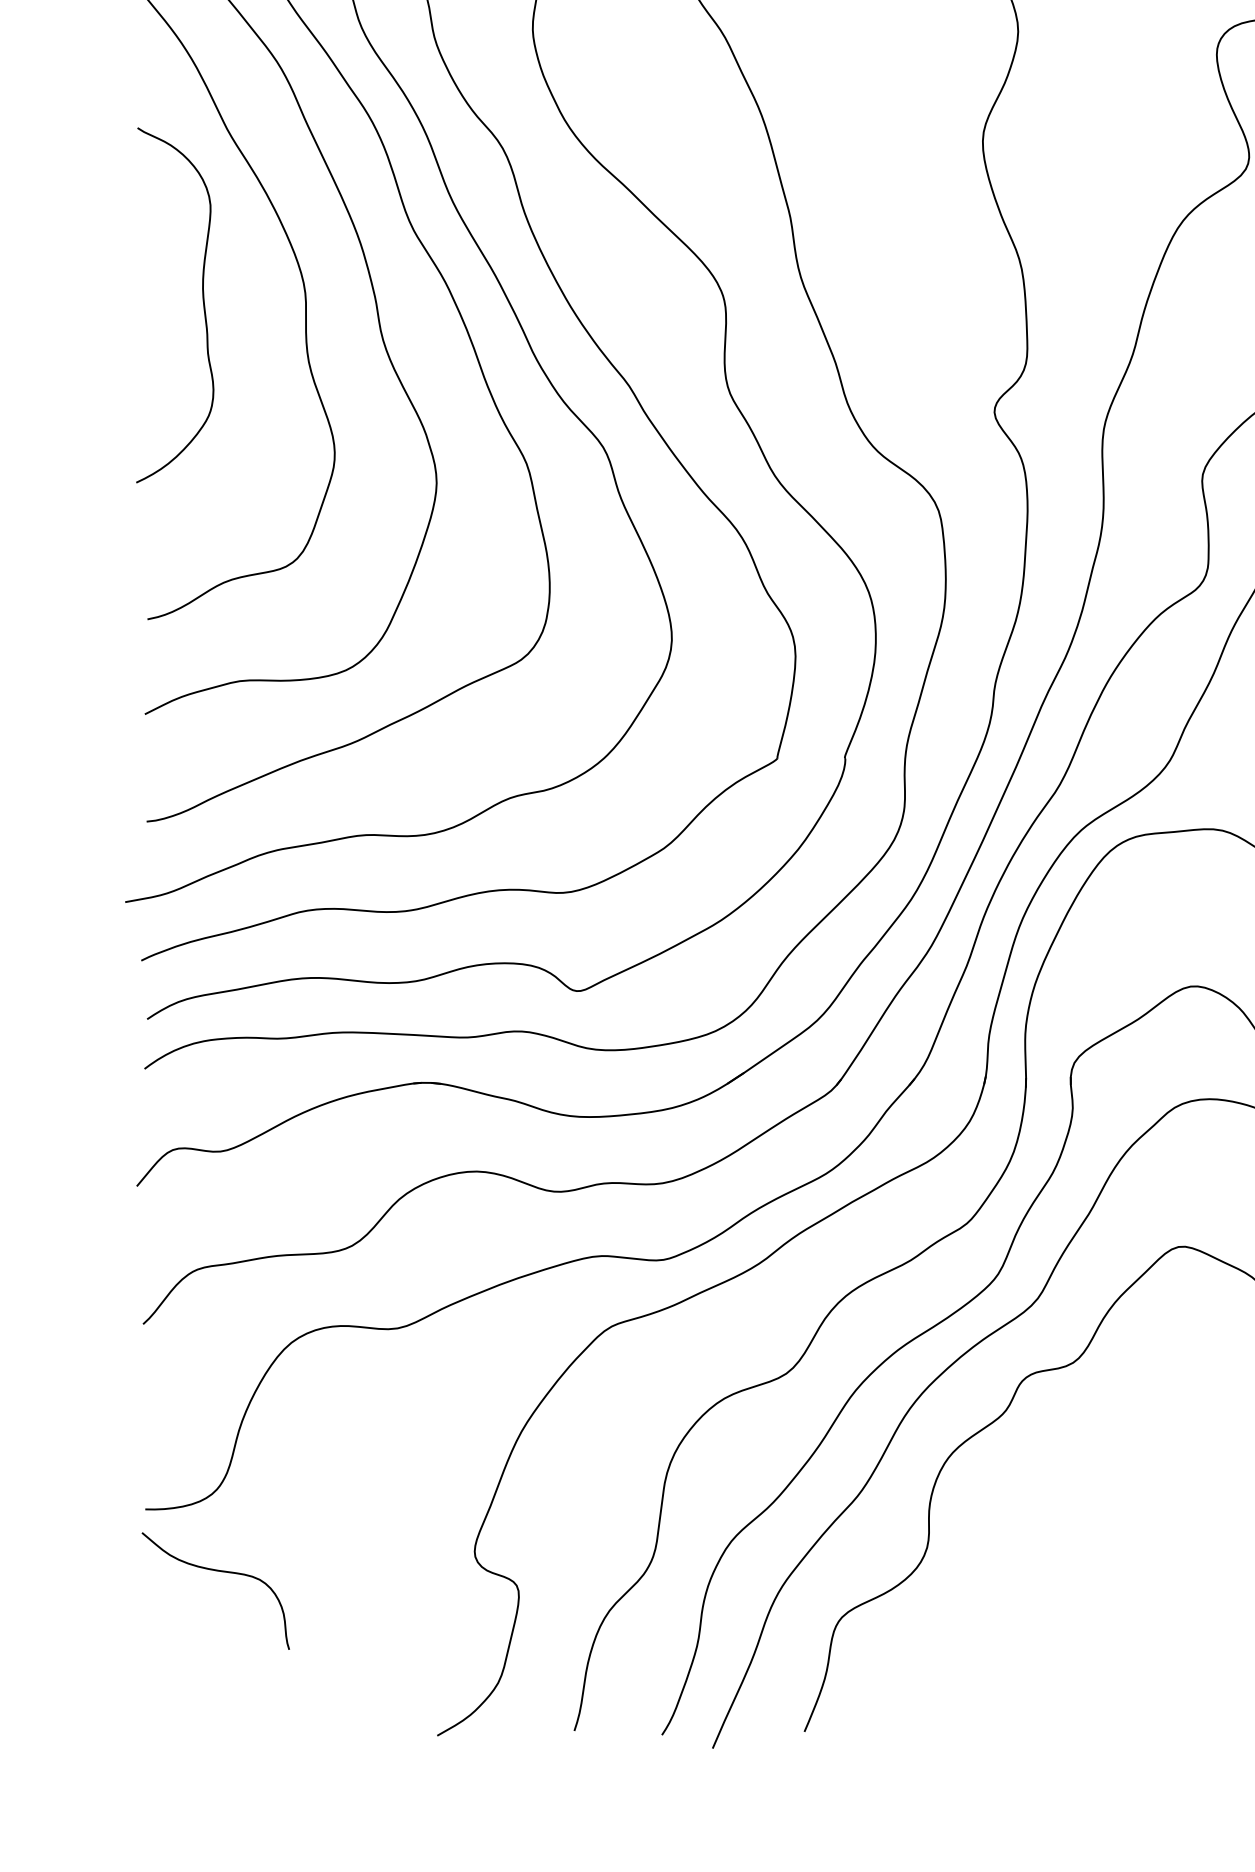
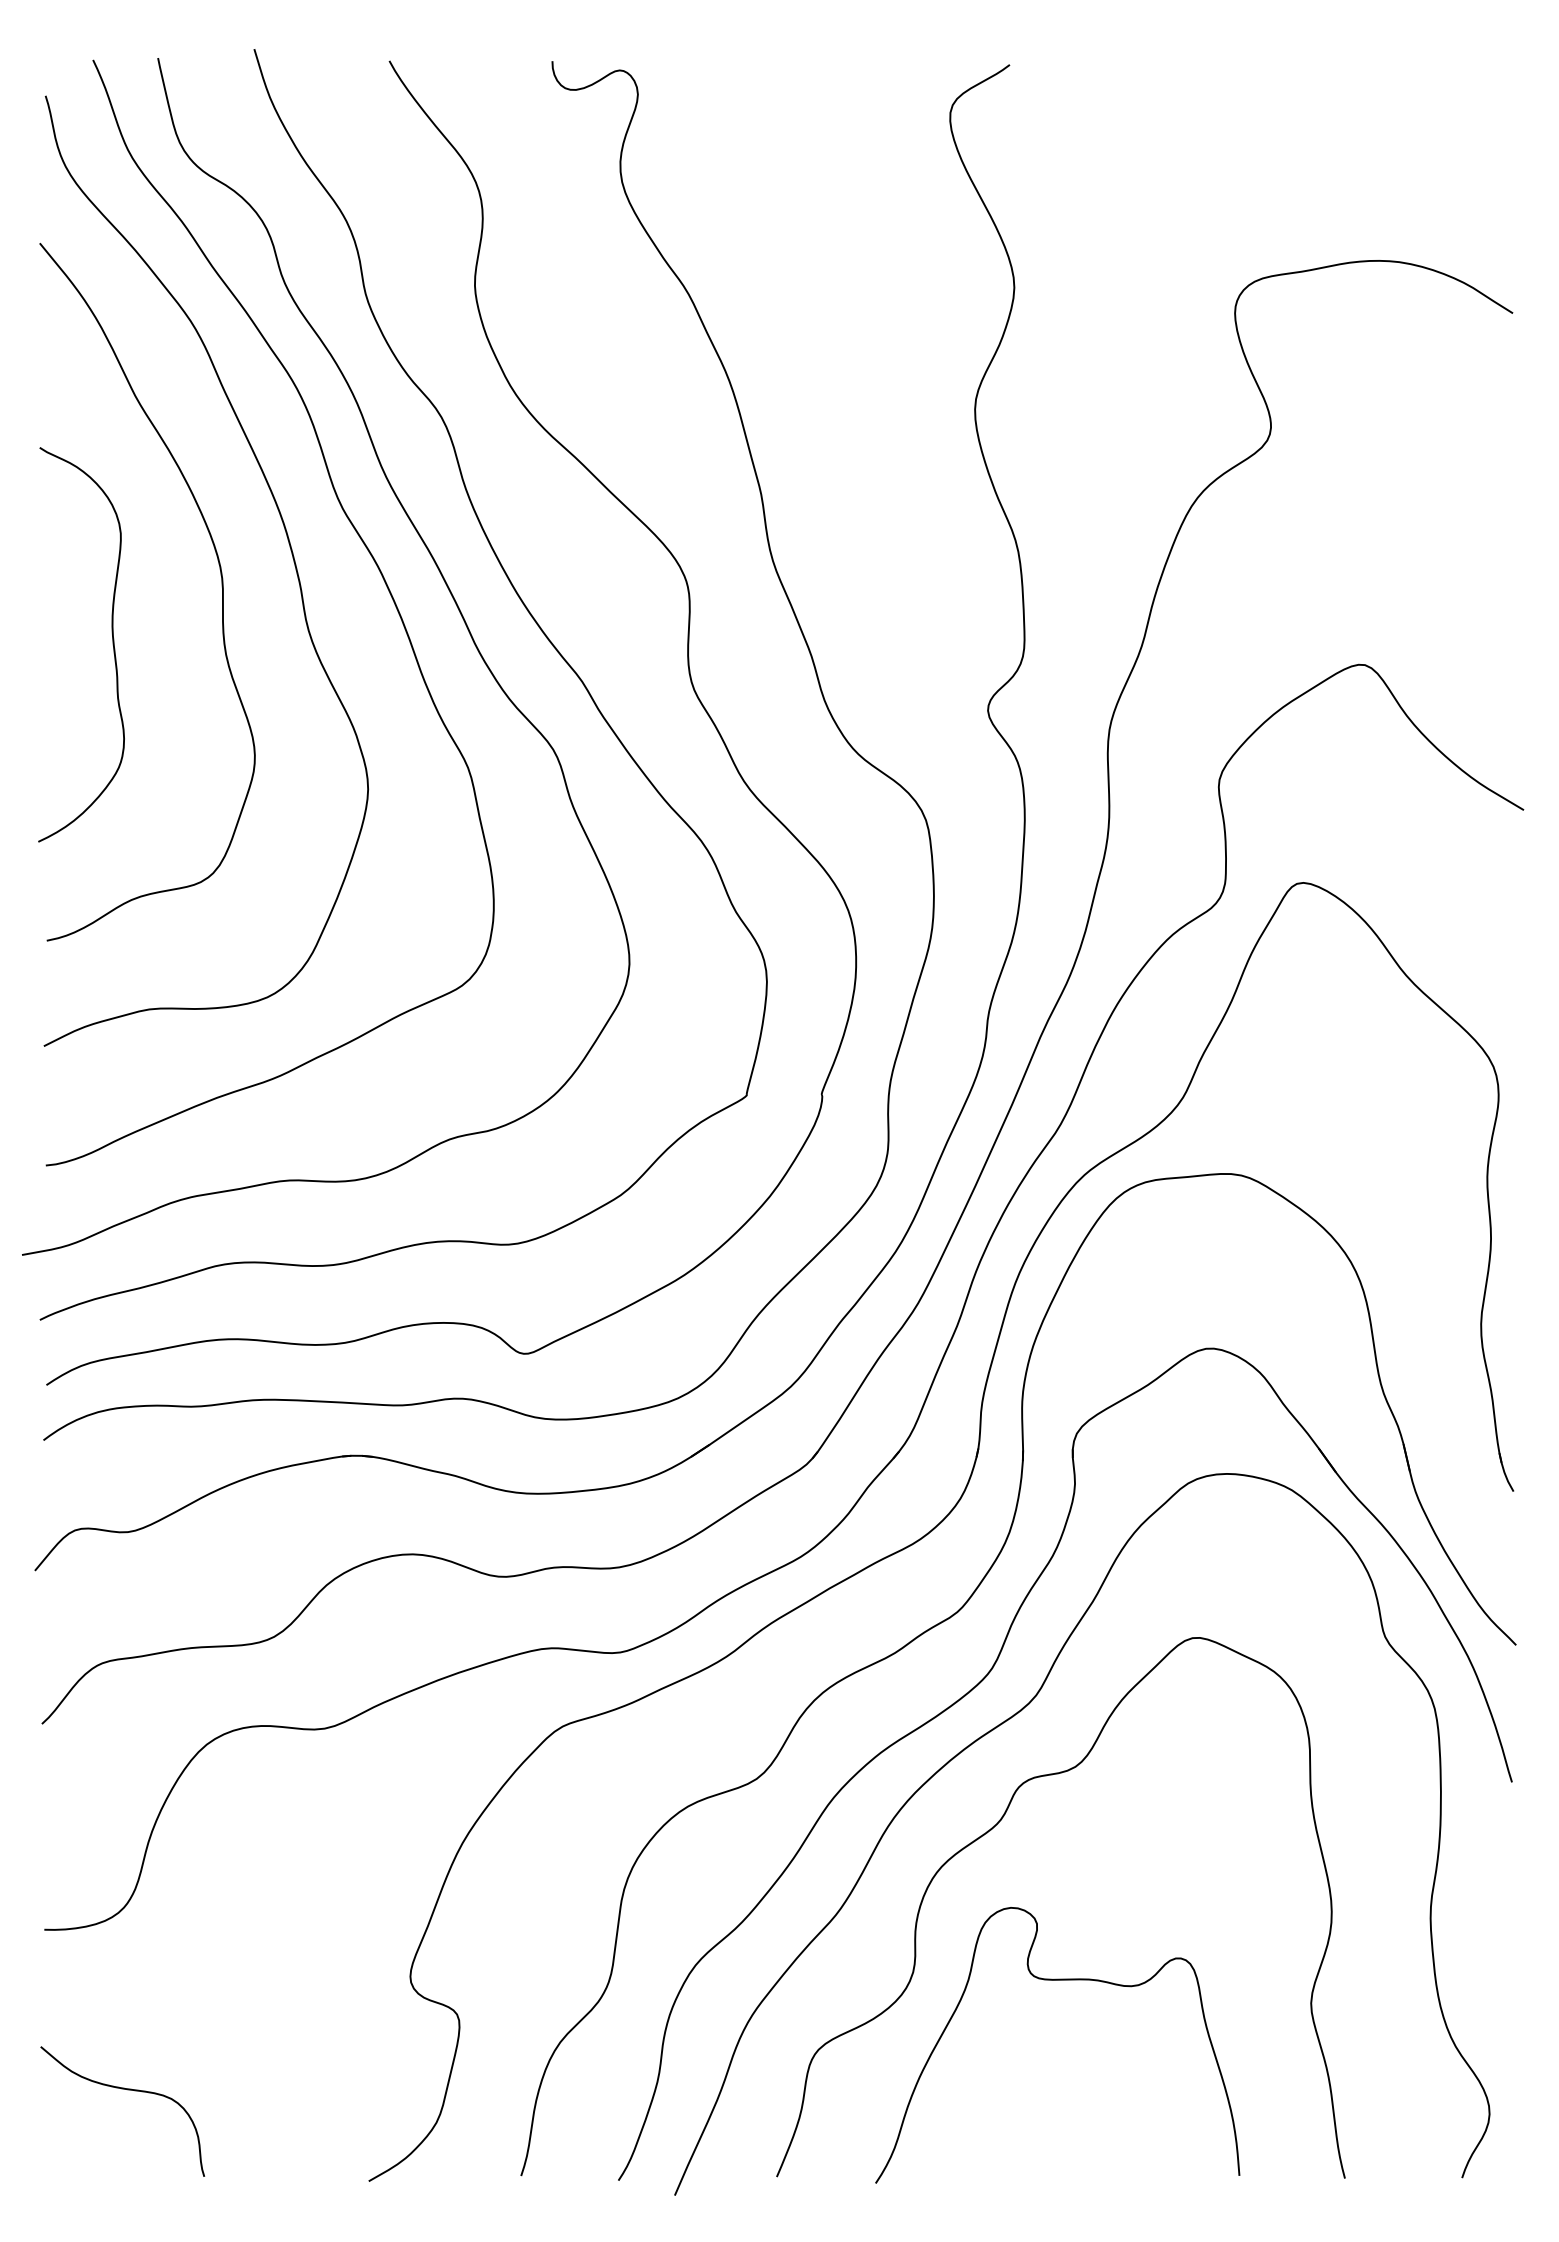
curve: (203, 305) -> (112, 644), moved
curve: (1057, 1555) -> (1057, 1980), added
curve: (220, 1572) -> (127, 2090), moved

